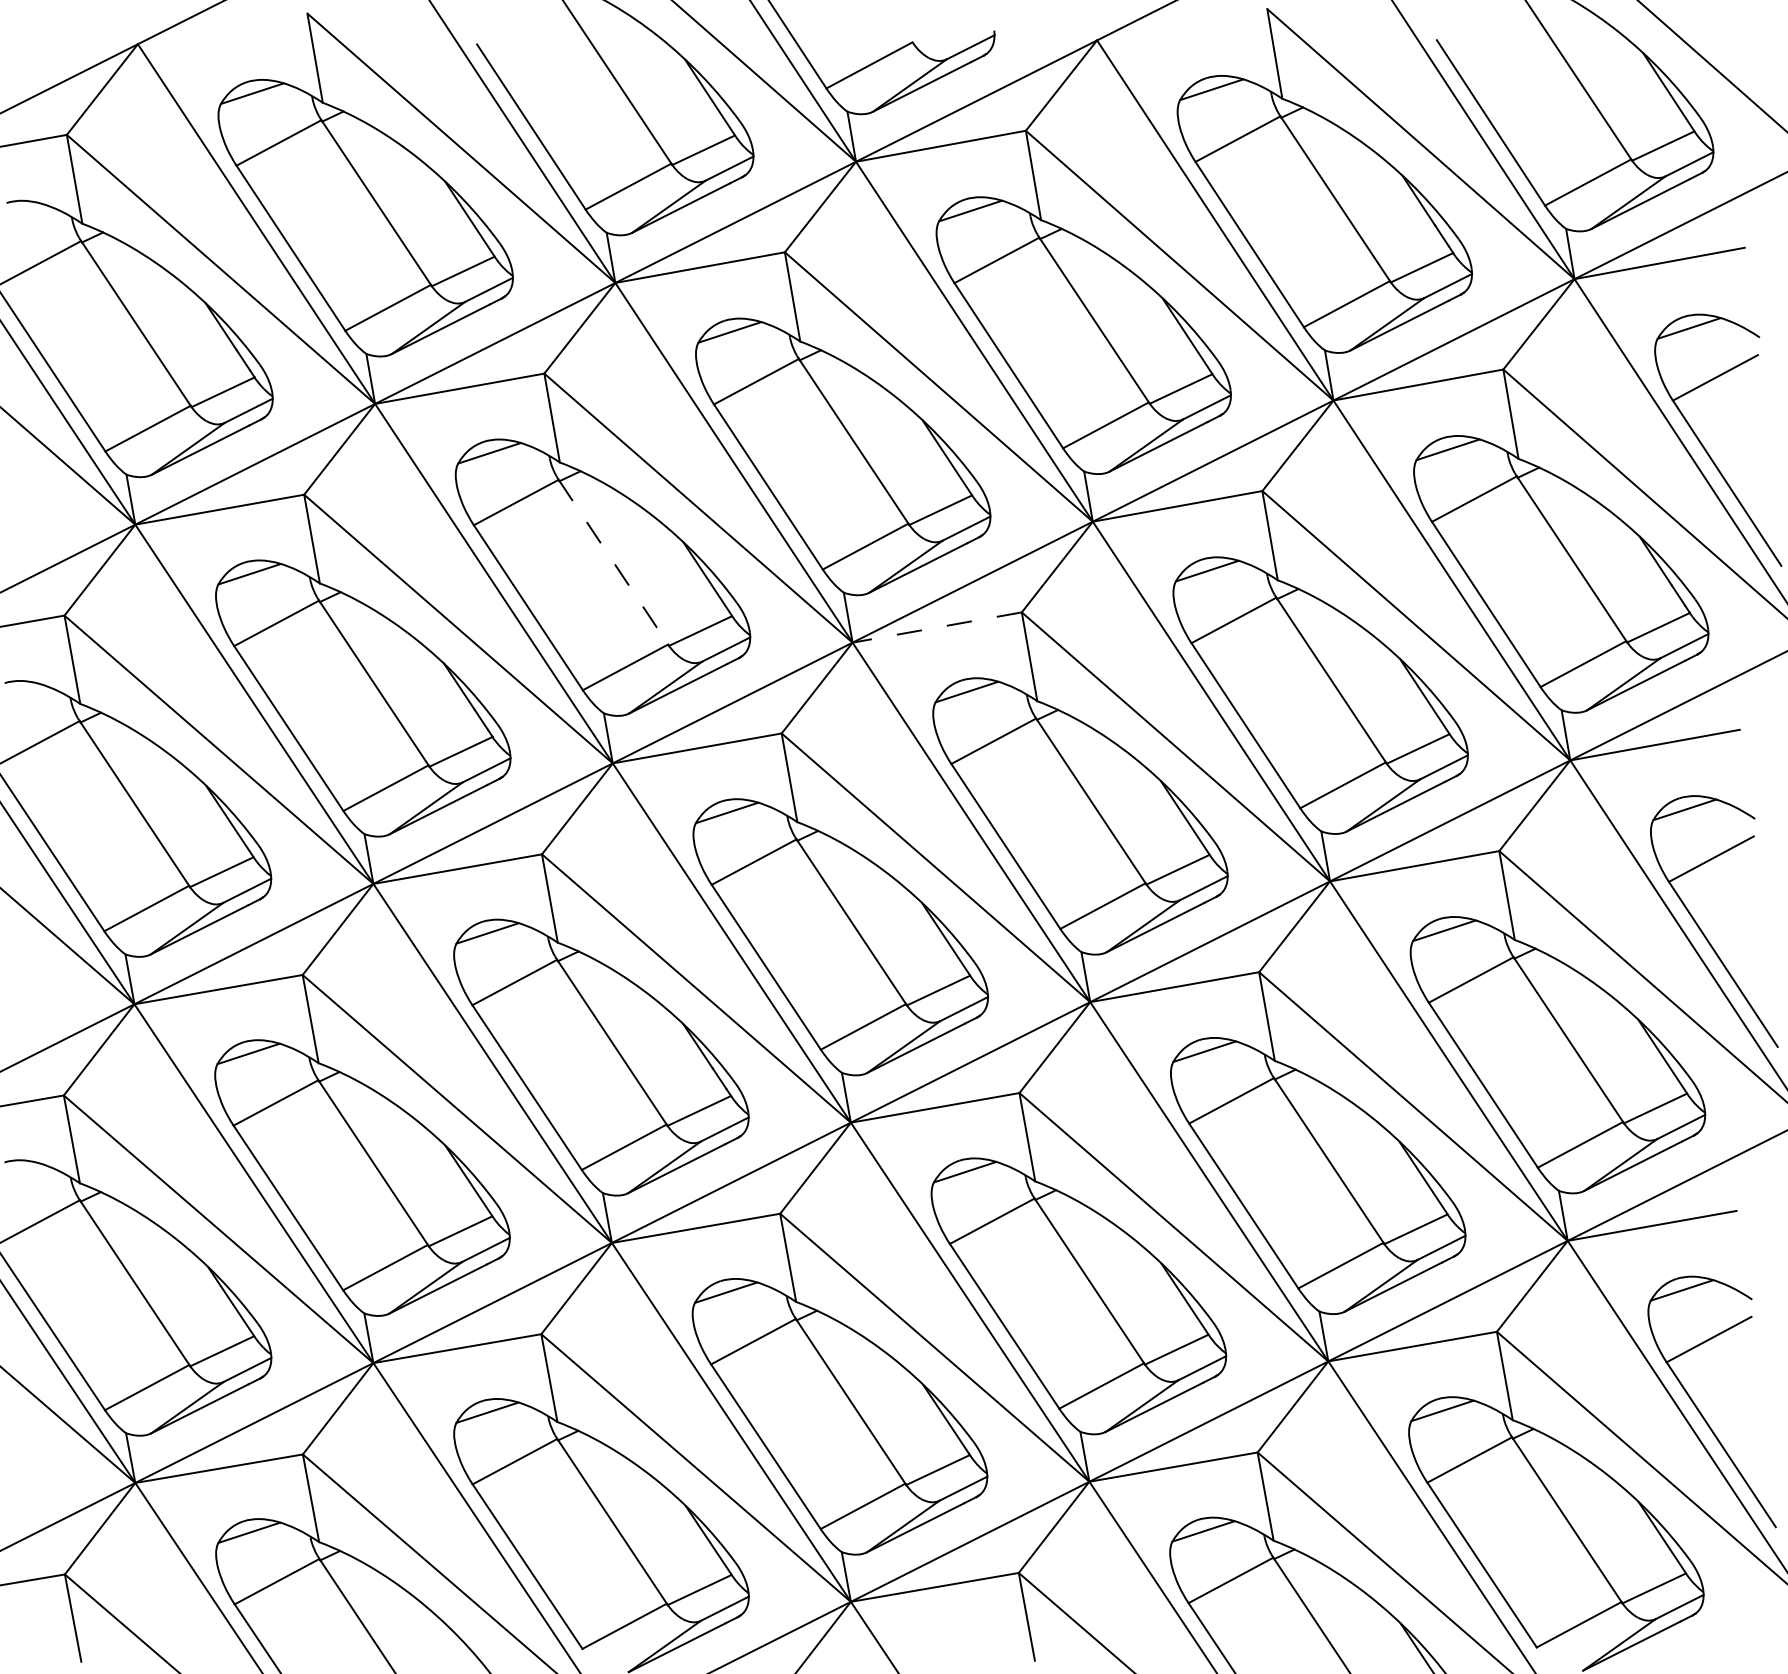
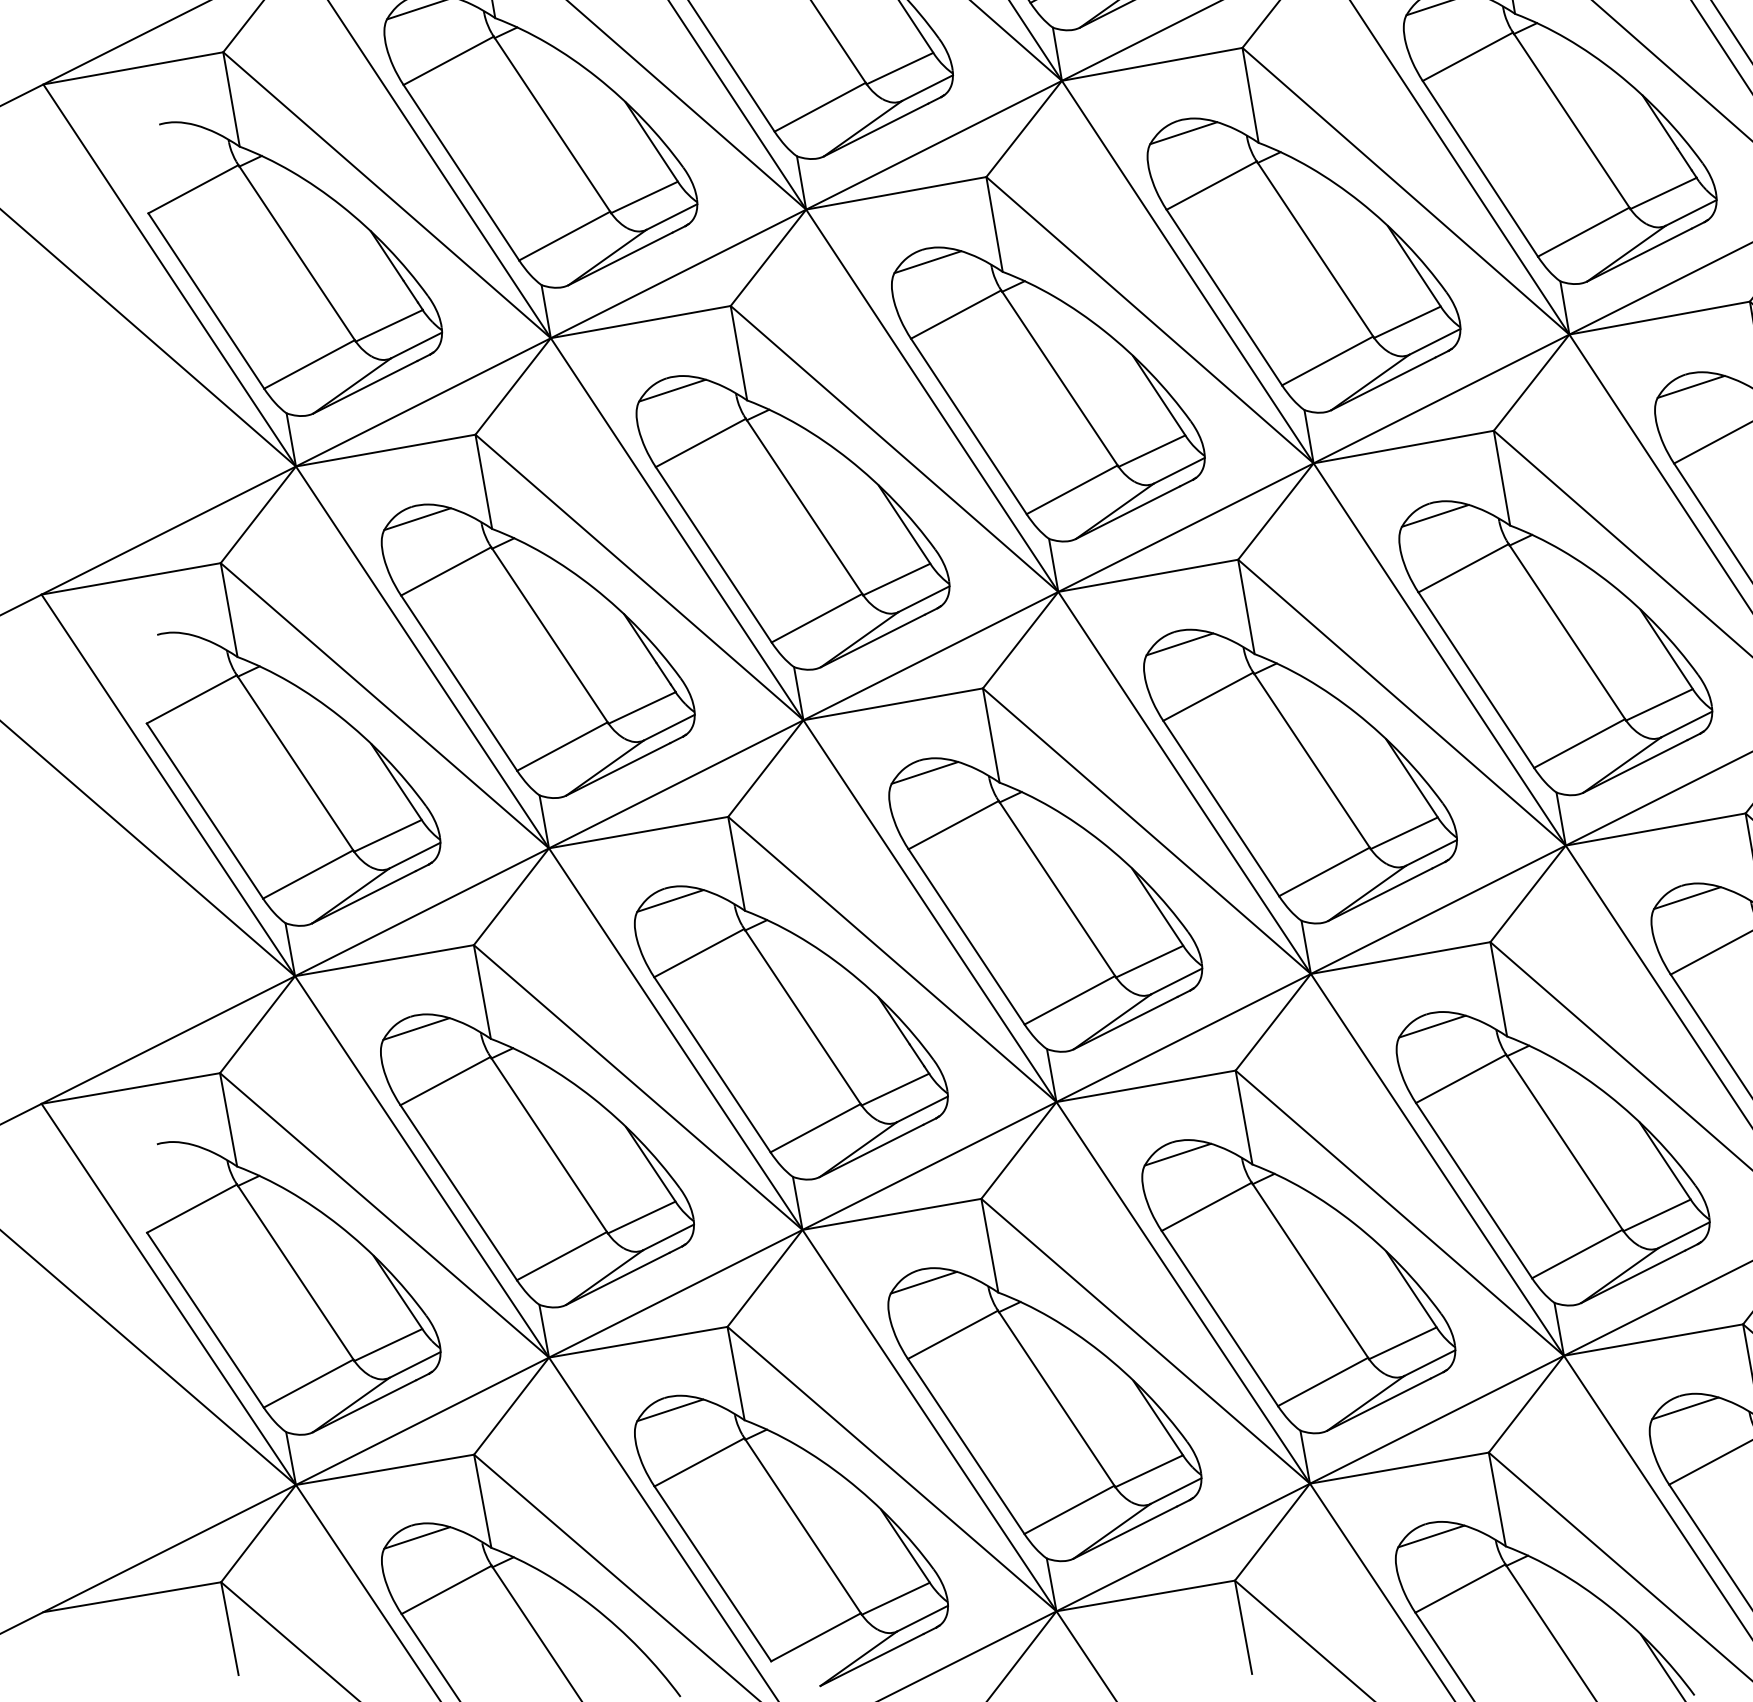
line: (613, 562) -> (804, 506), dashed -> solid
line: (937, 627) -> (1148, 575), dashed -> solid

